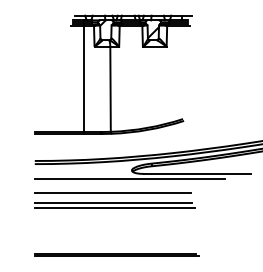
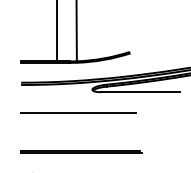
line: (129, 179) -> (90, 96), removed
line: (112, 192) -> (78, 105), removed
line: (114, 208) -> (79, 117), removed

